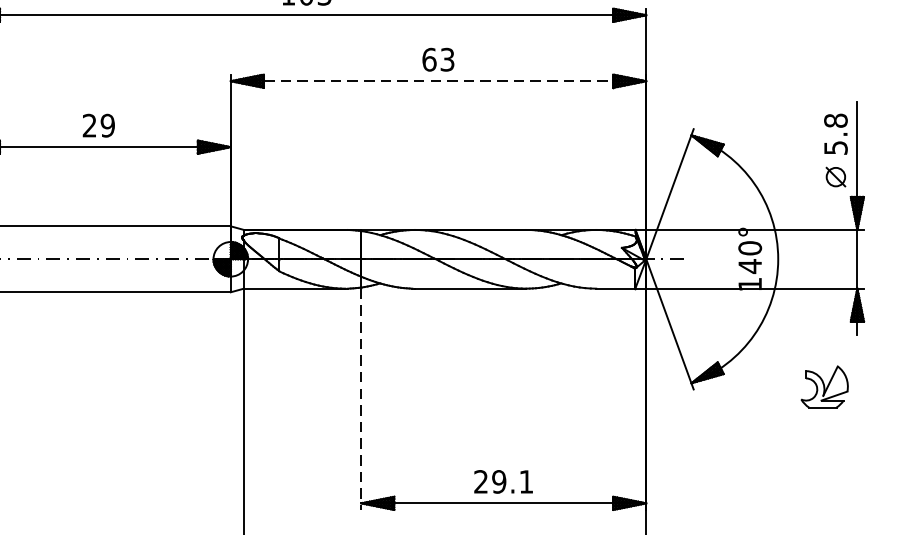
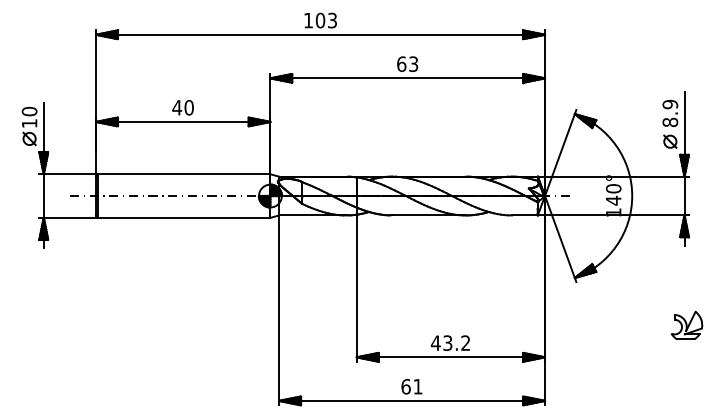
line: (439, 81) -> (408, 78), dashed -> solid
text: (97, 125) -> (182, 107), 29 -> 40
text: (836, 134) -> (670, 113), 5.8 -> 8.9
part: (824, 385) -> (686, 324), moved
line: (361, 400) -> (356, 289), dashed -> solid
text: (503, 480) -> (450, 342), 29.1 -> 43.2

